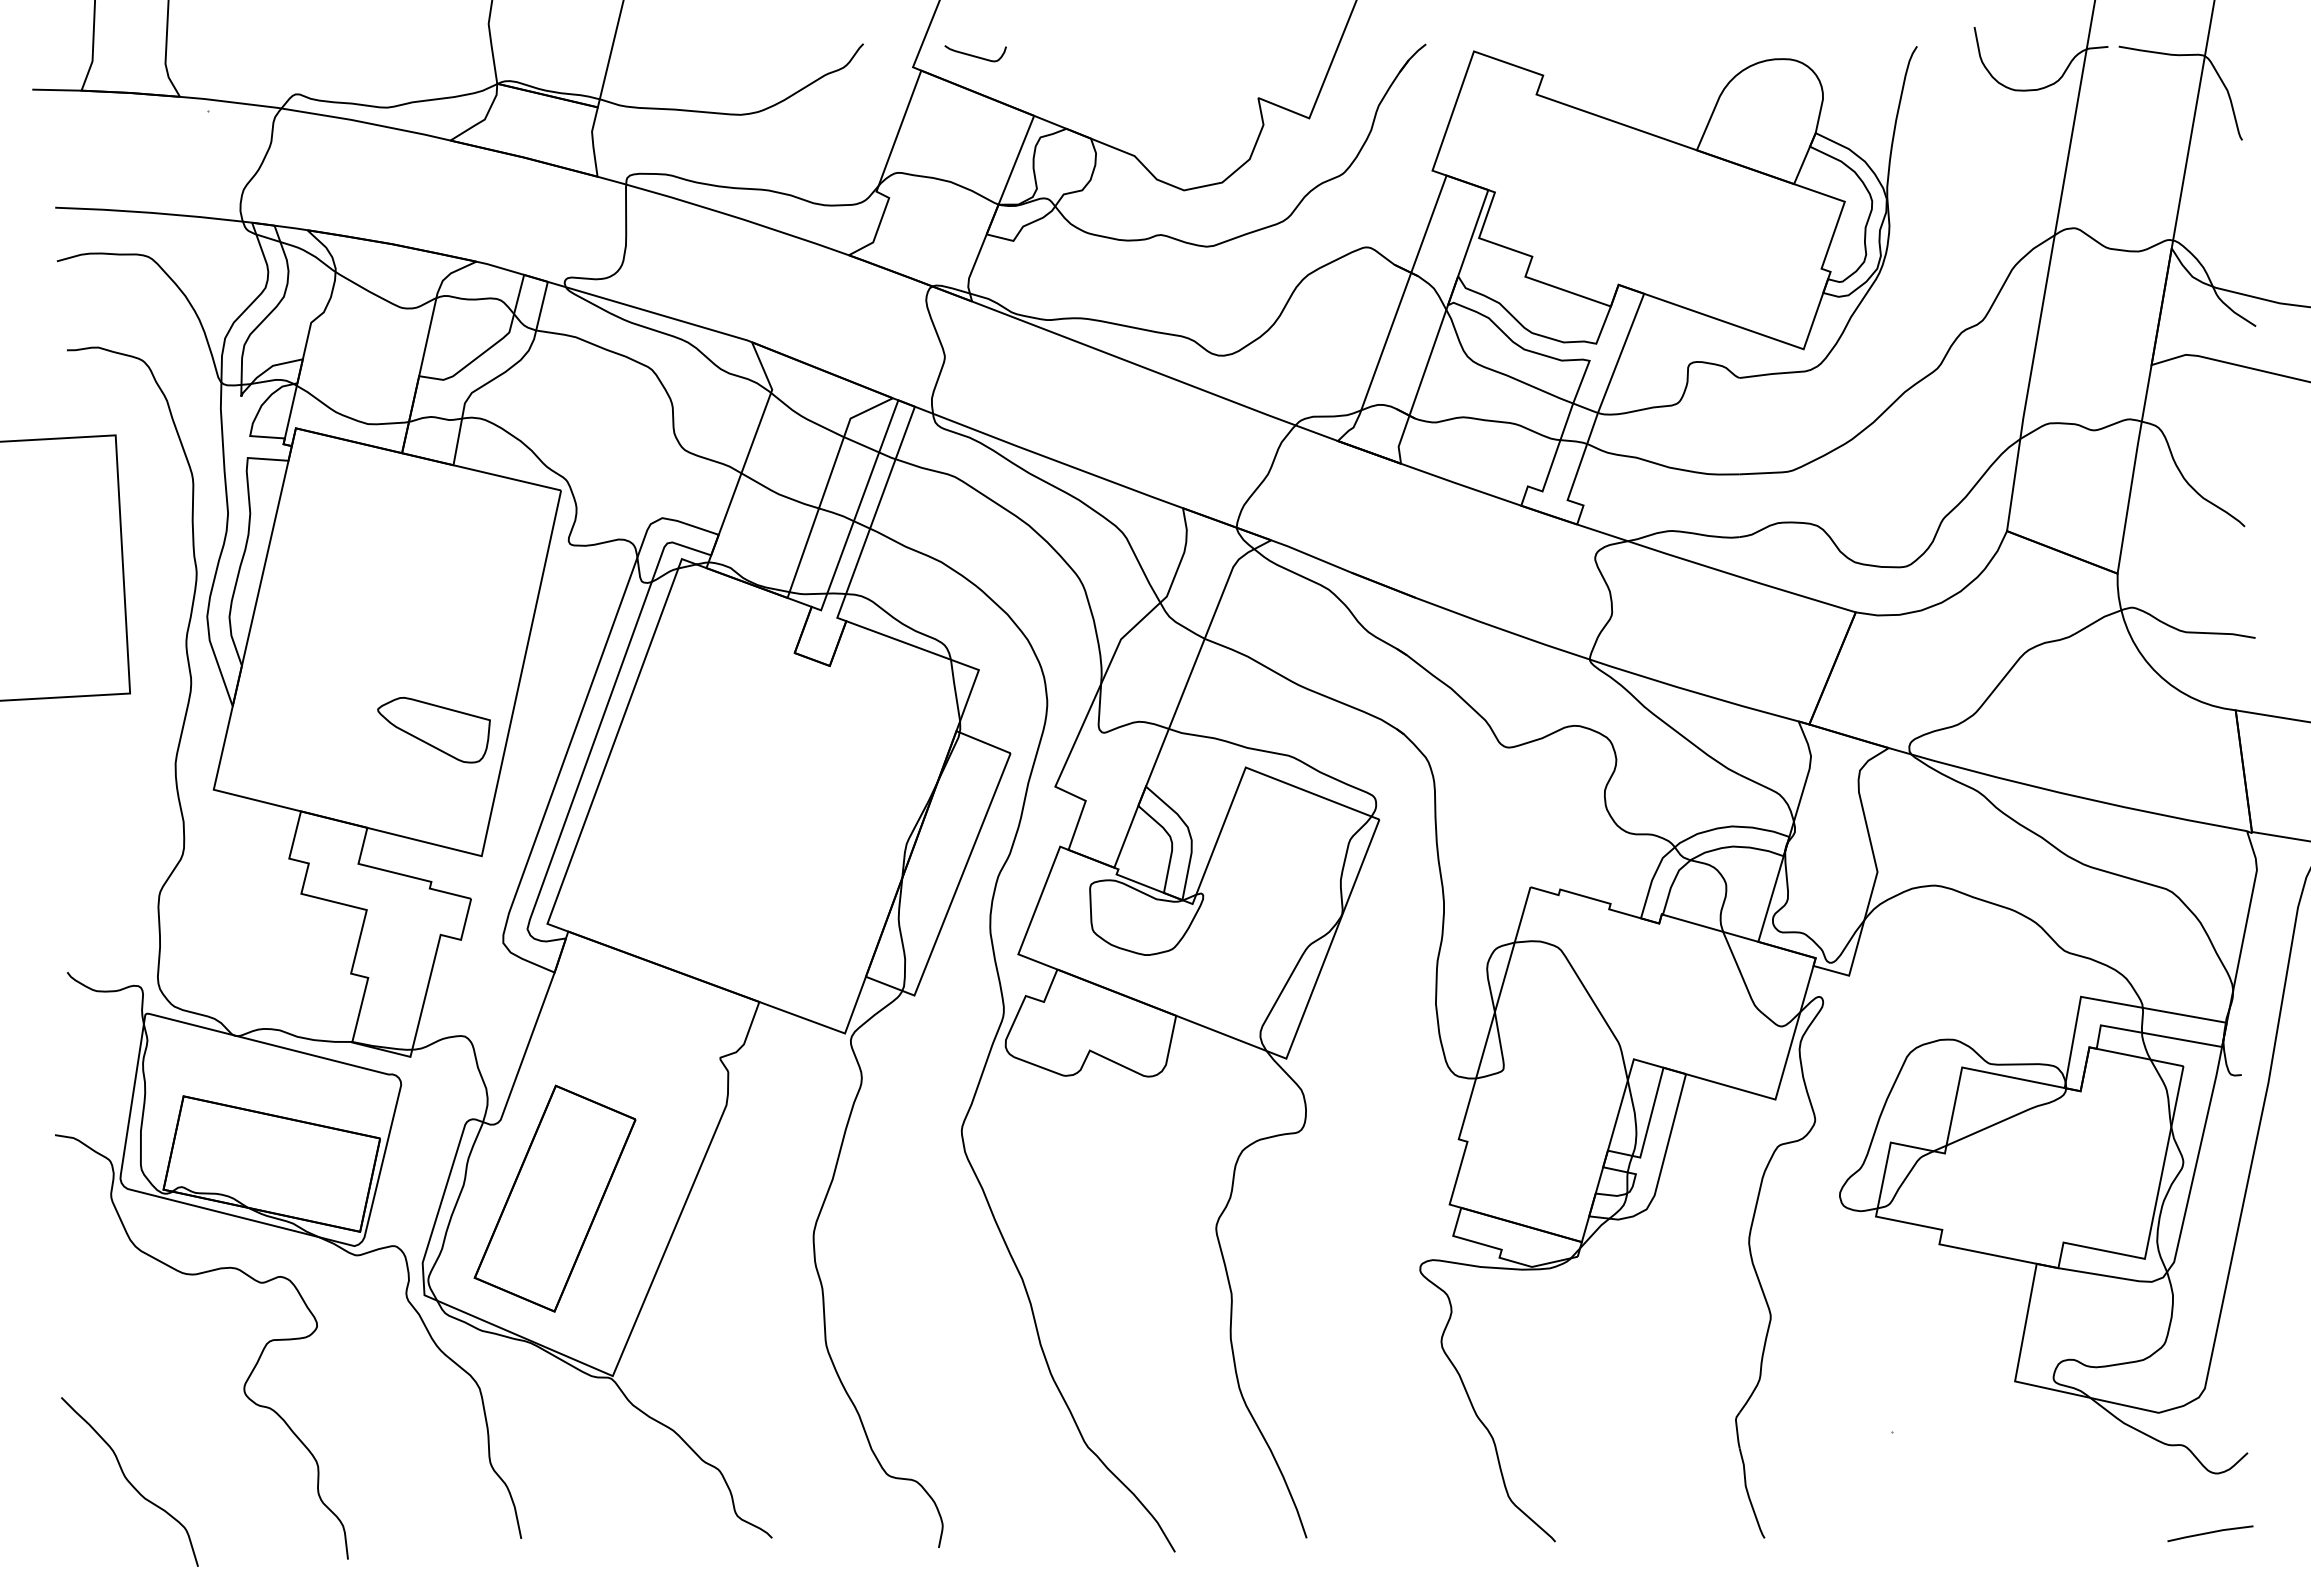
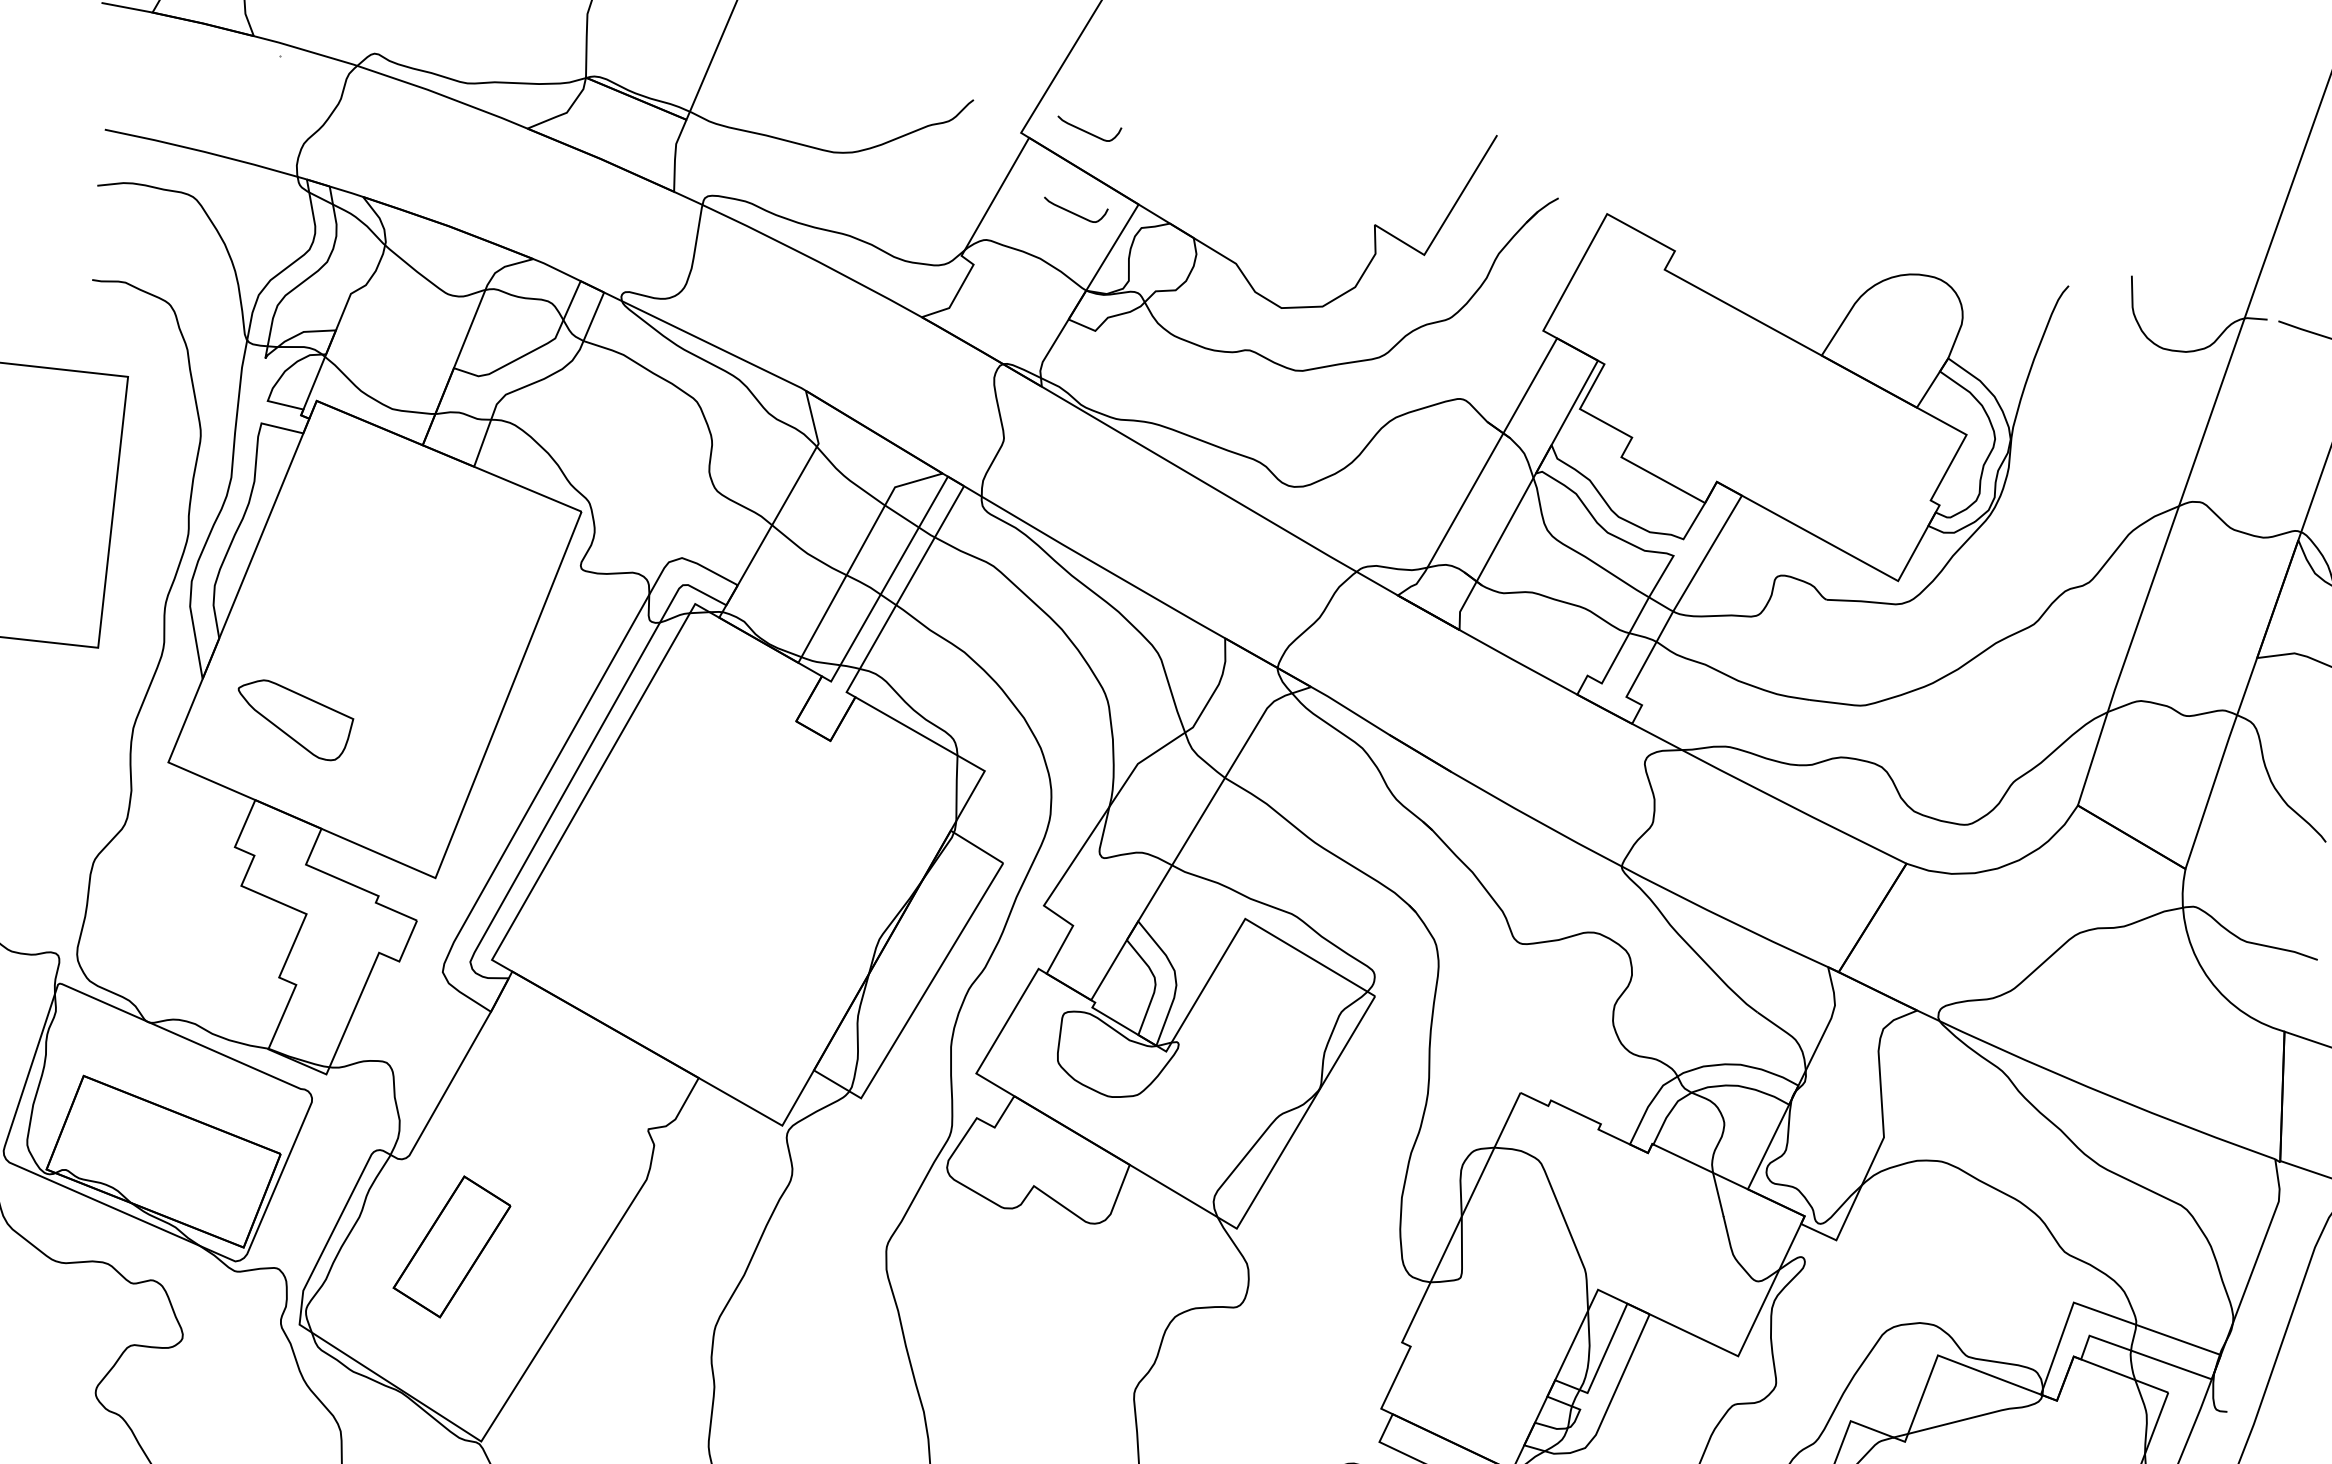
curve: (975, 133) -> (1074, 212), added
part: (433, 730) -> (292, 719), moved
part: (554, 1198) -> (451, 1246), size x0.6

